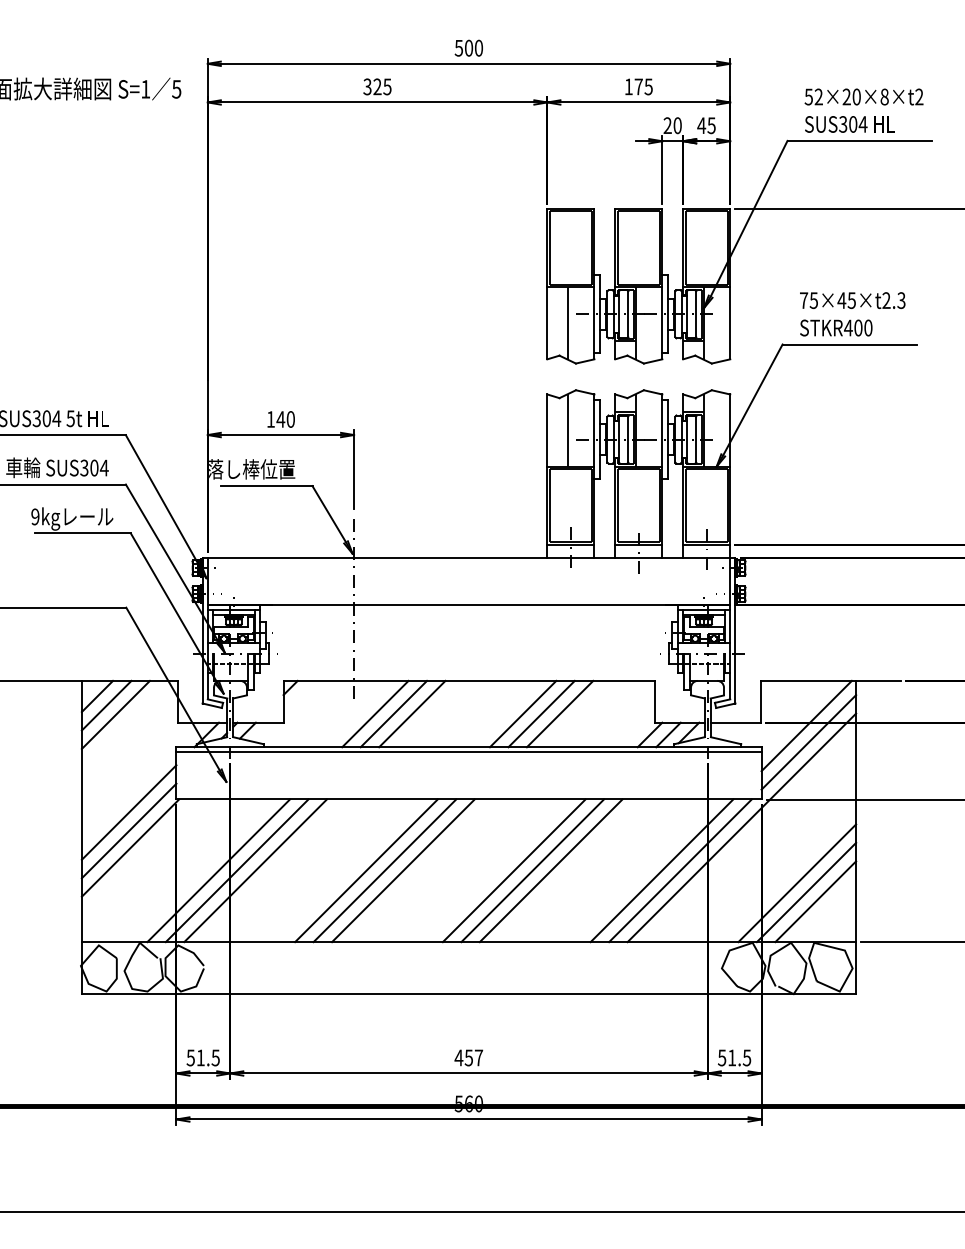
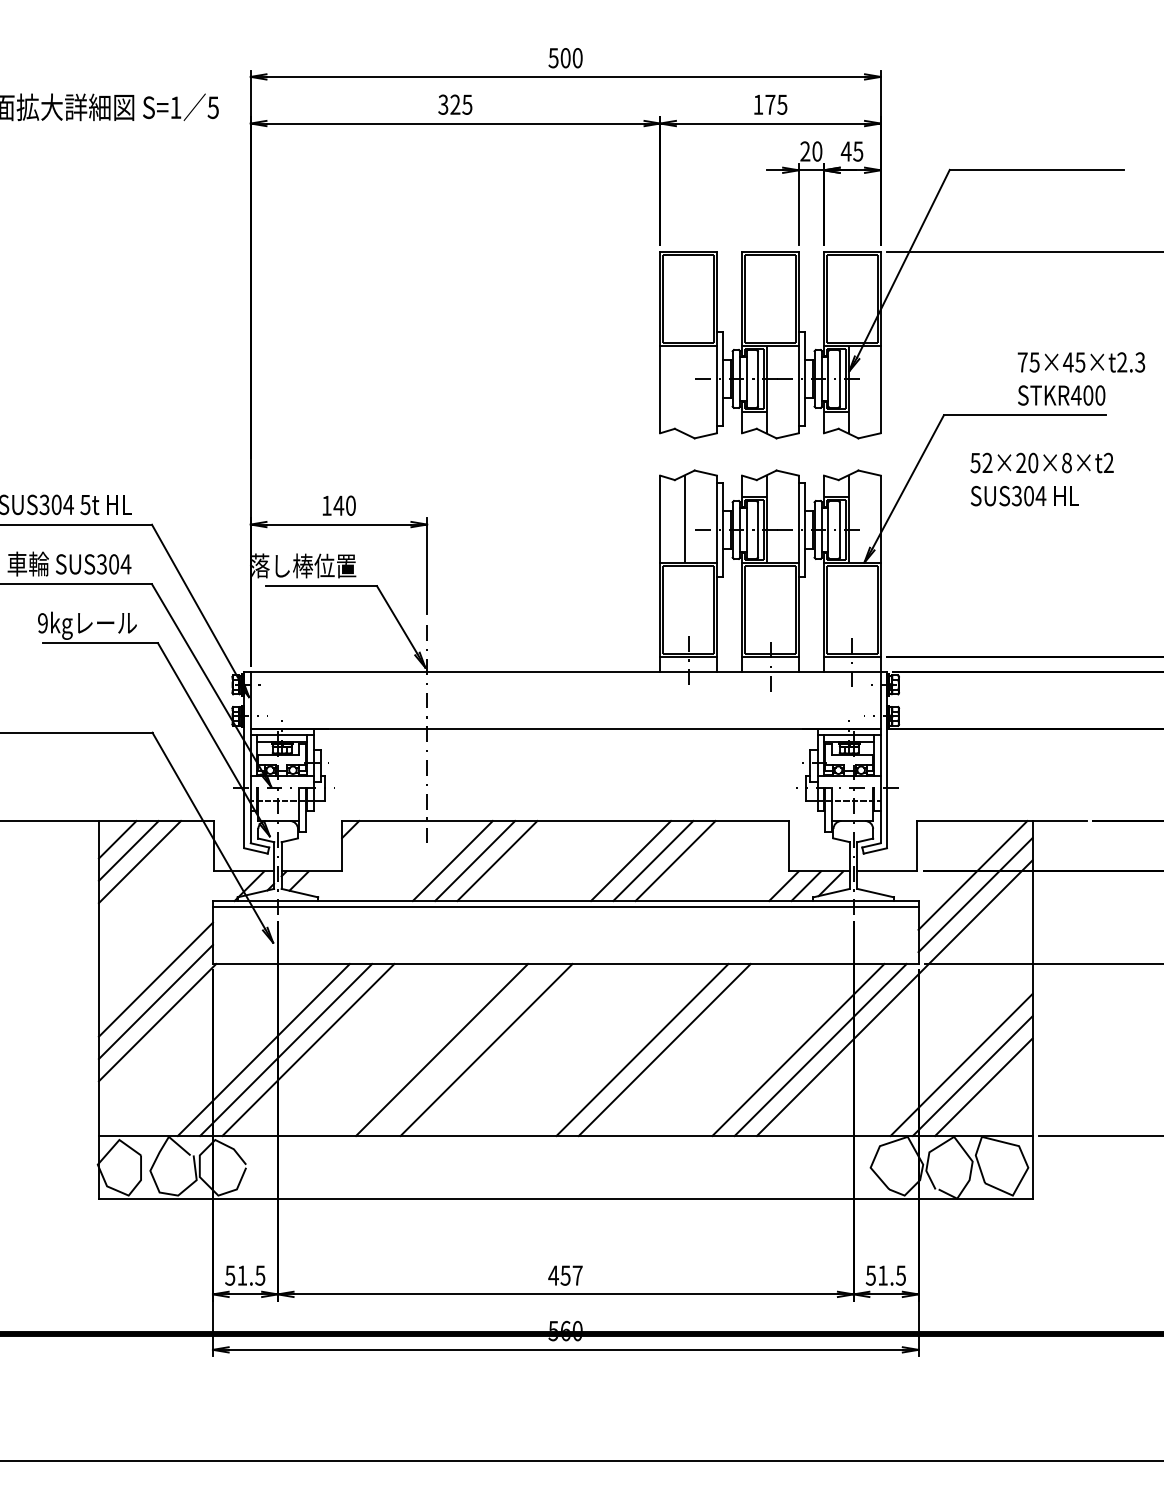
text: (863, 110) -> (1041, 479), moved
text: (852, 314) -> (1081, 379), moved
line: (568, 323) -> (685, 390), removed
line: (384, 870) -> (463, 1049), removed
line: (513, 870) -> (619, 1049), removed

